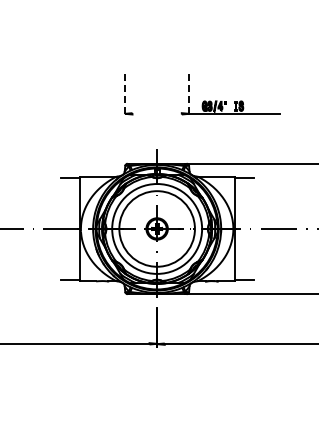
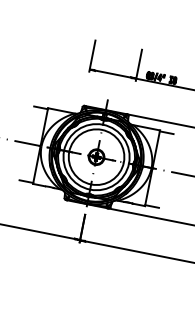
line: (124, 95) -> (92, 56), dashed -> solid
line: (189, 95) -> (138, 65), dashed -> solid
line: (156, 113) -> (112, 73), added

